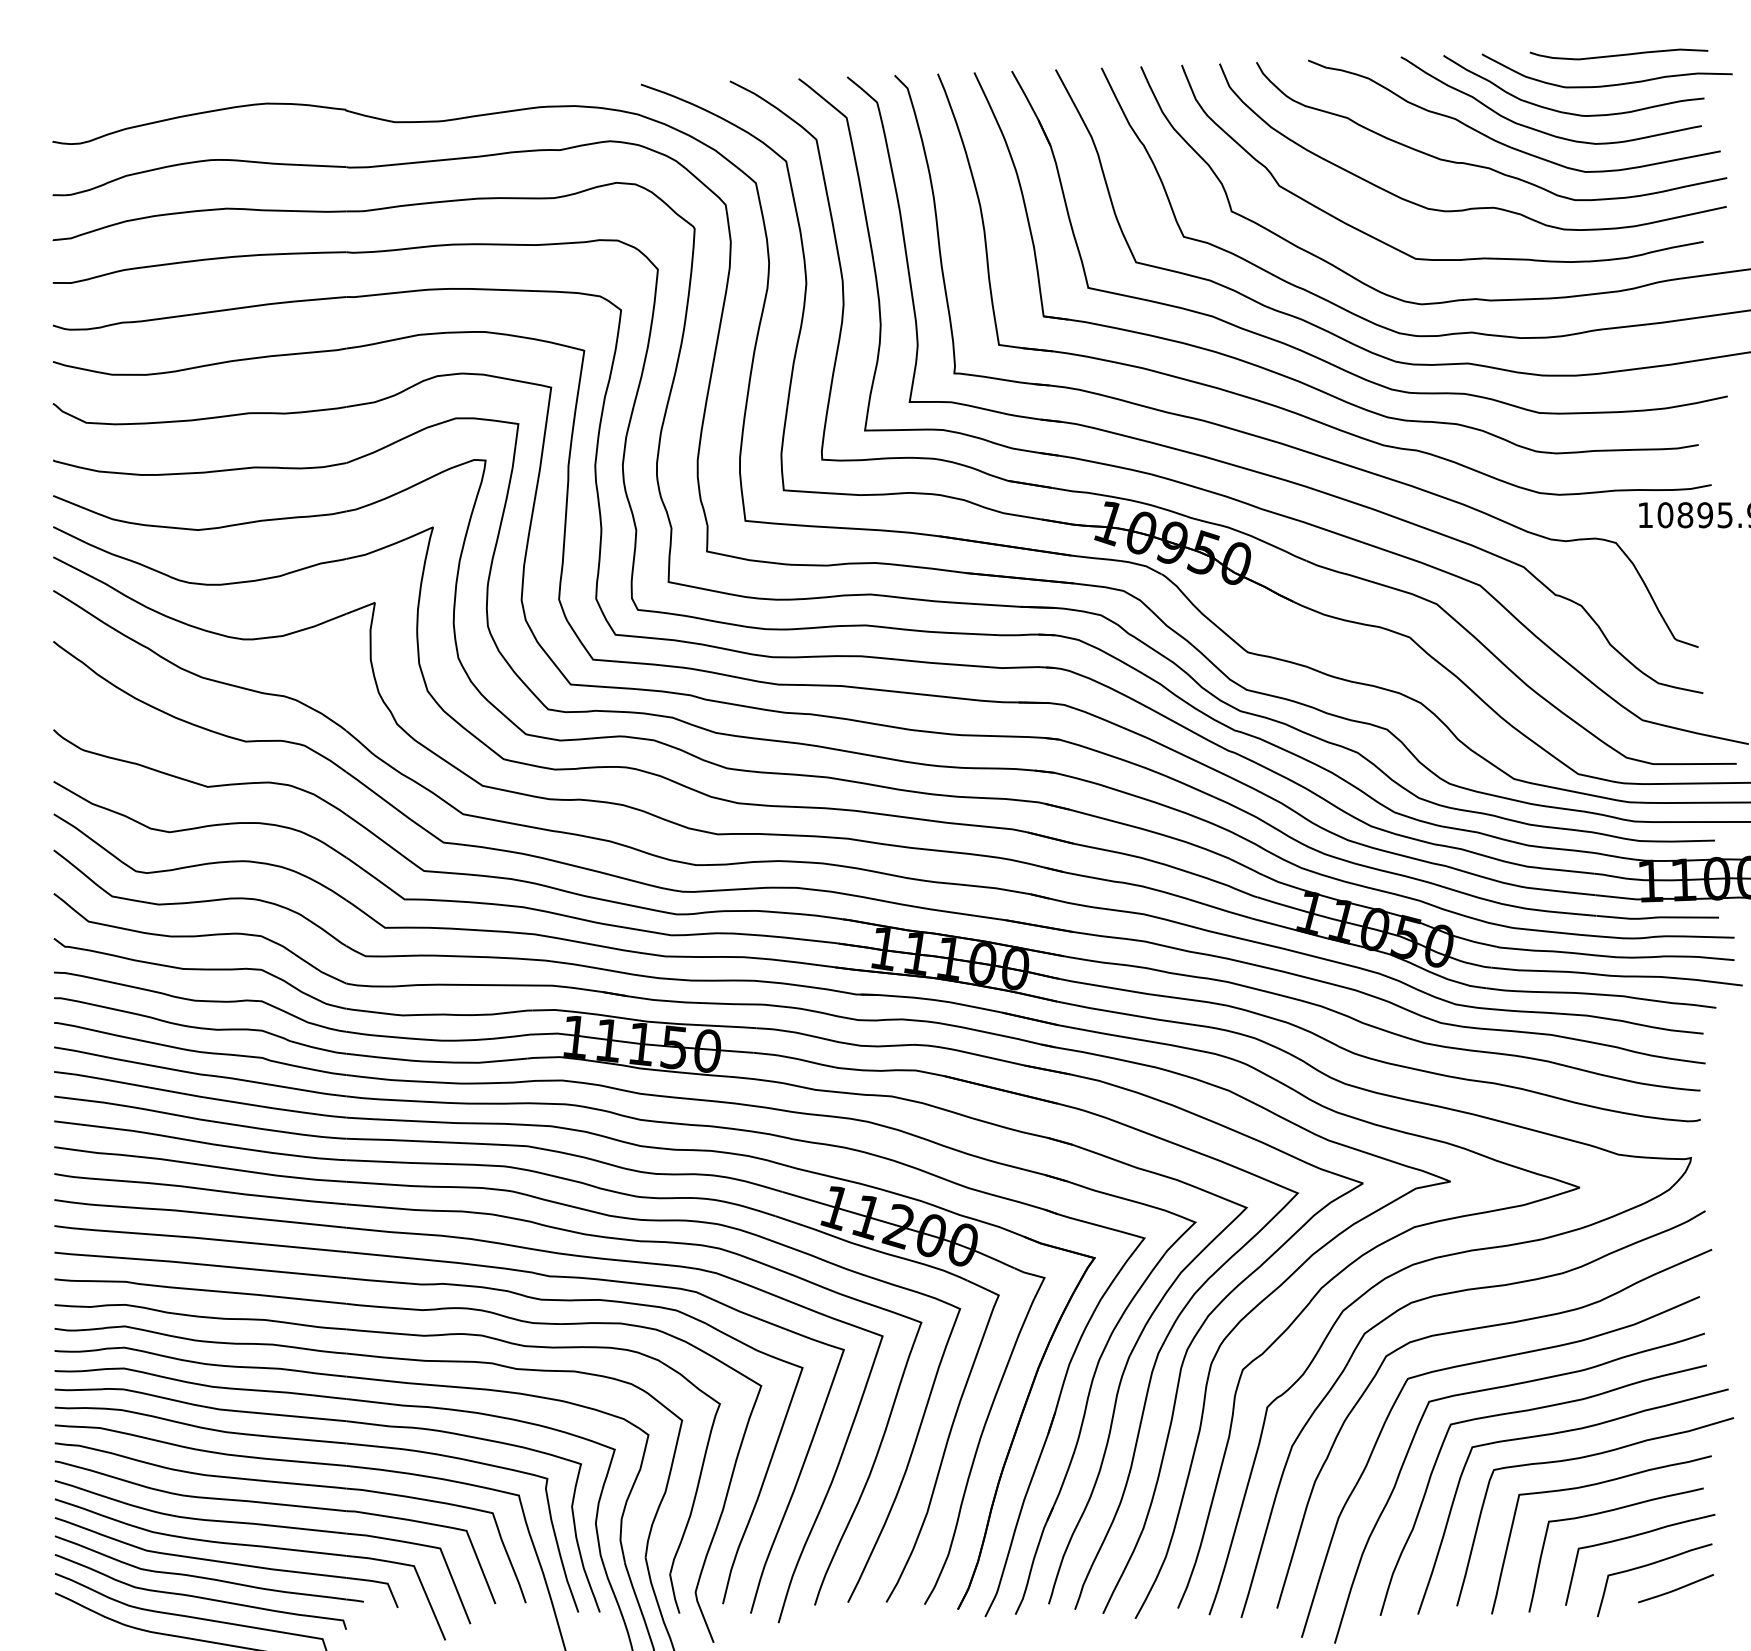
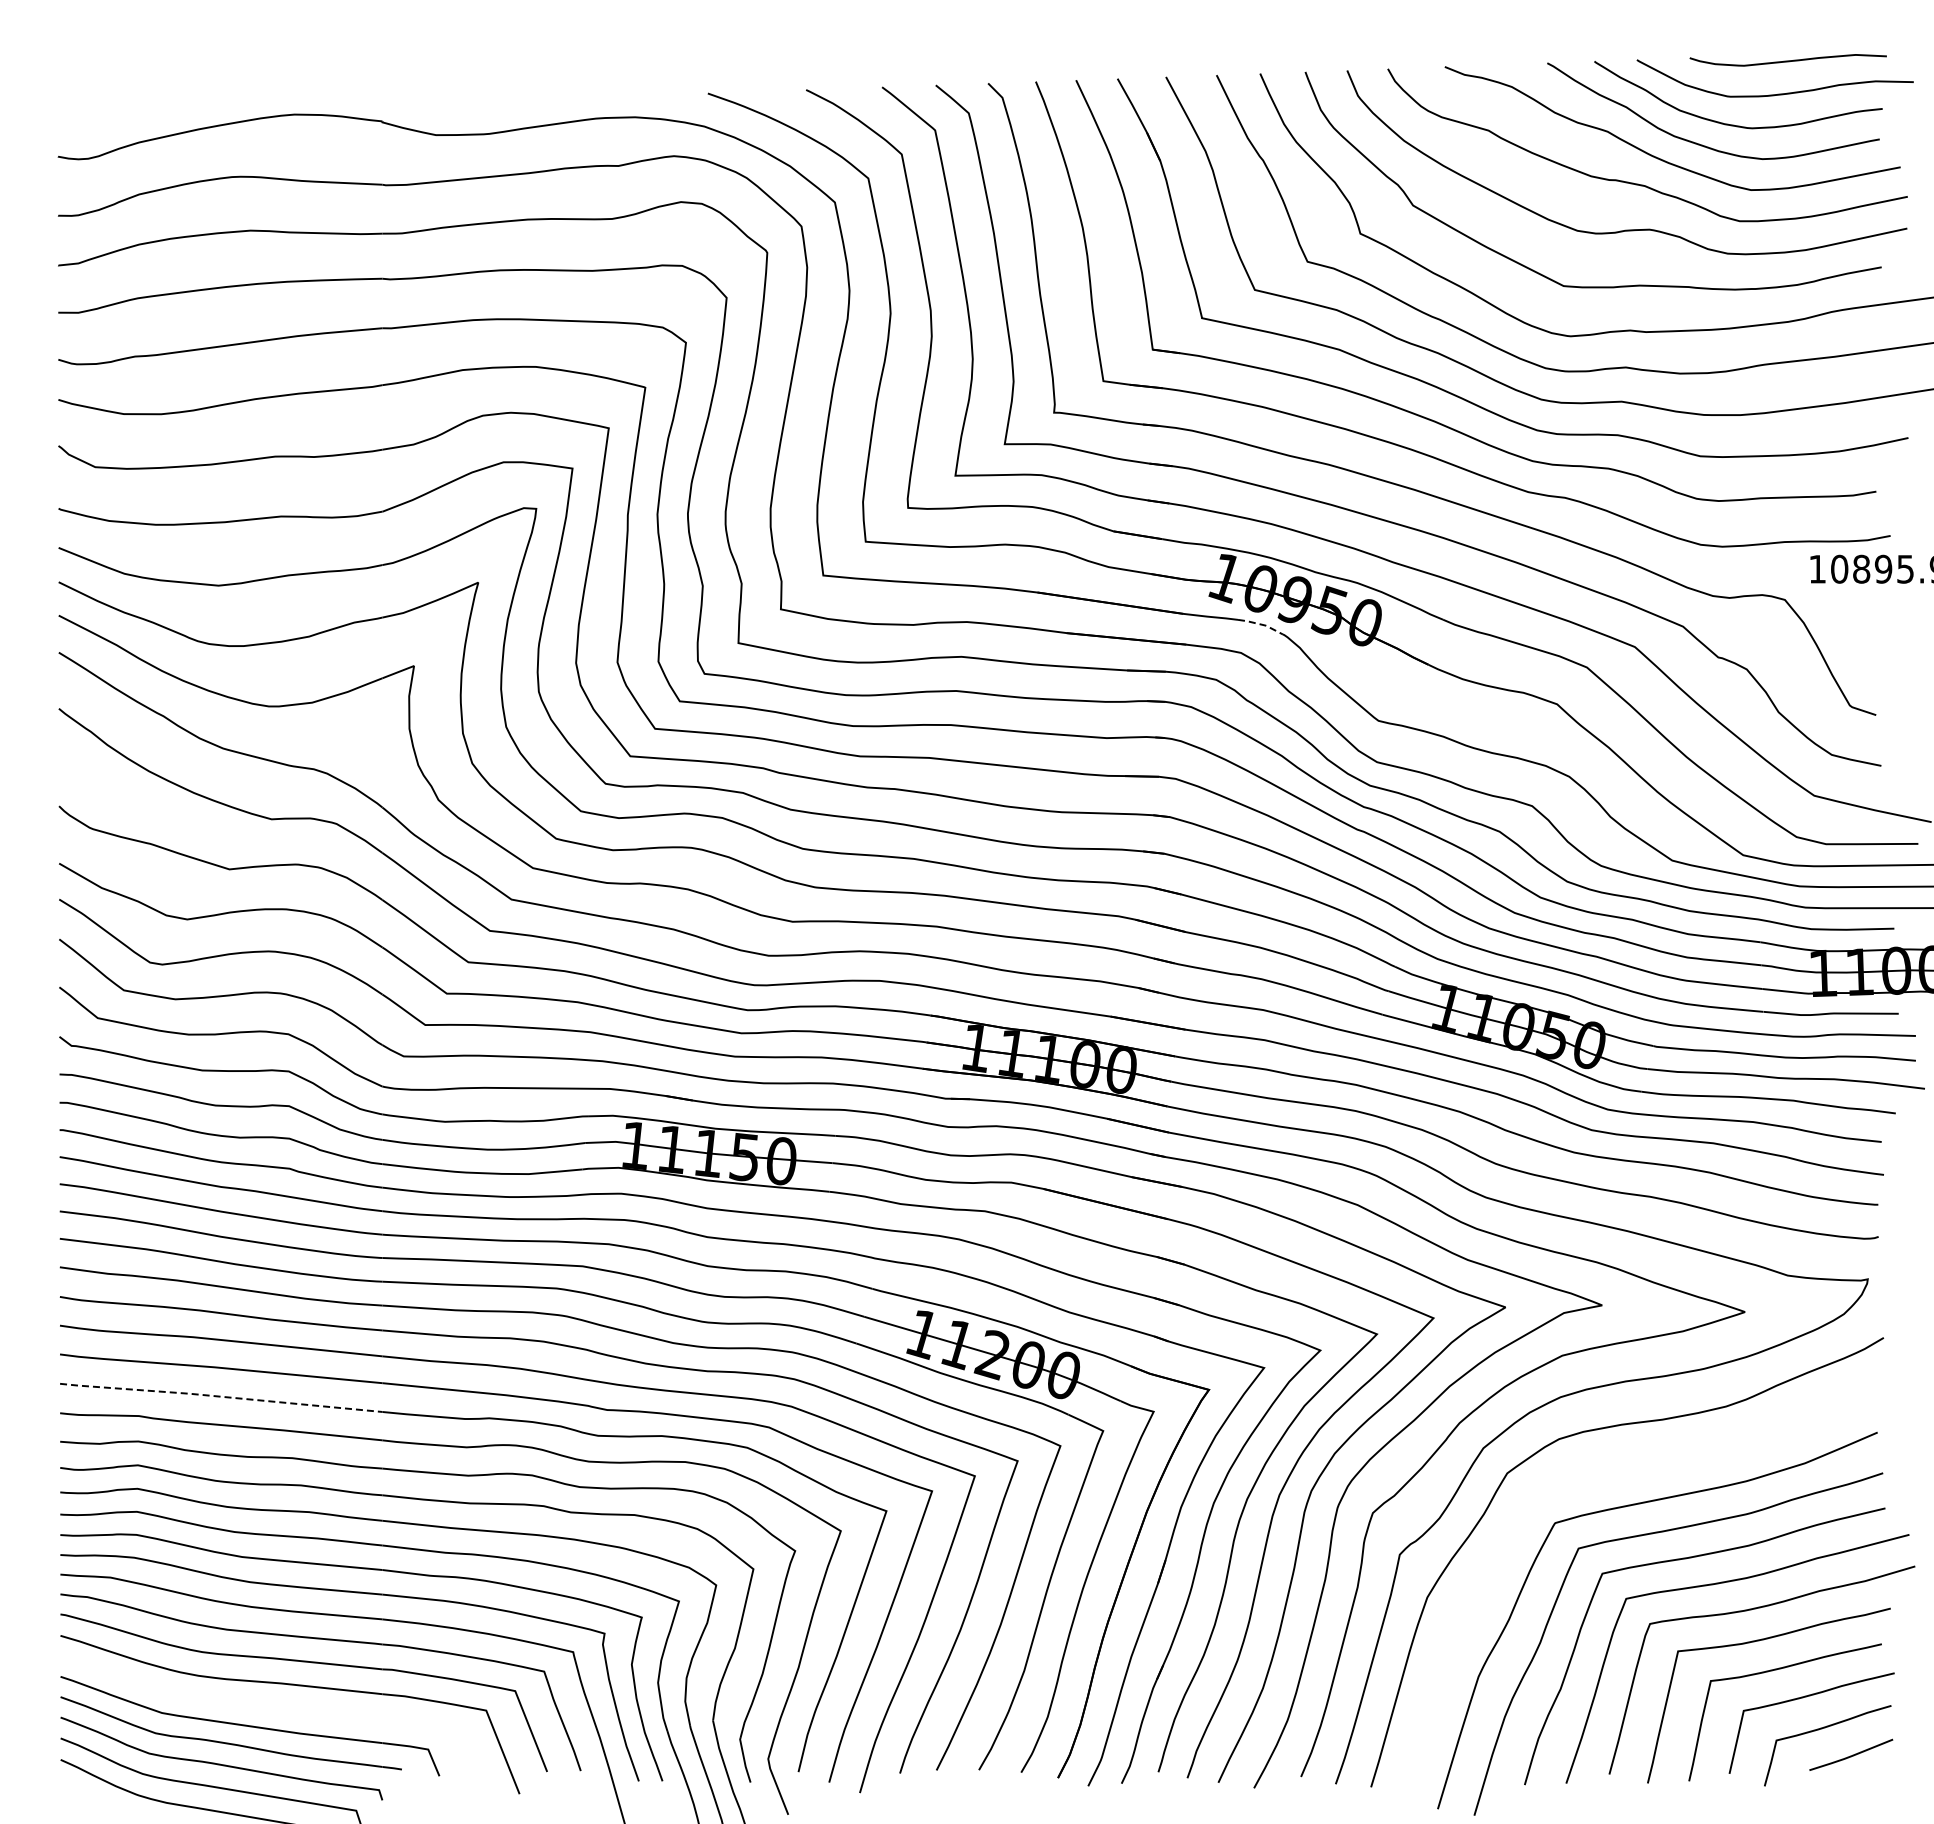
line: (1142, 565) -> (1261, 624), solid -> dashed
line: (199, 1264) -> (220, 1396), solid -> dashed
curve: (1477, 1329) -> (1632, 1468), removed
part: (250, 1546) -> (276, 1708), removed

